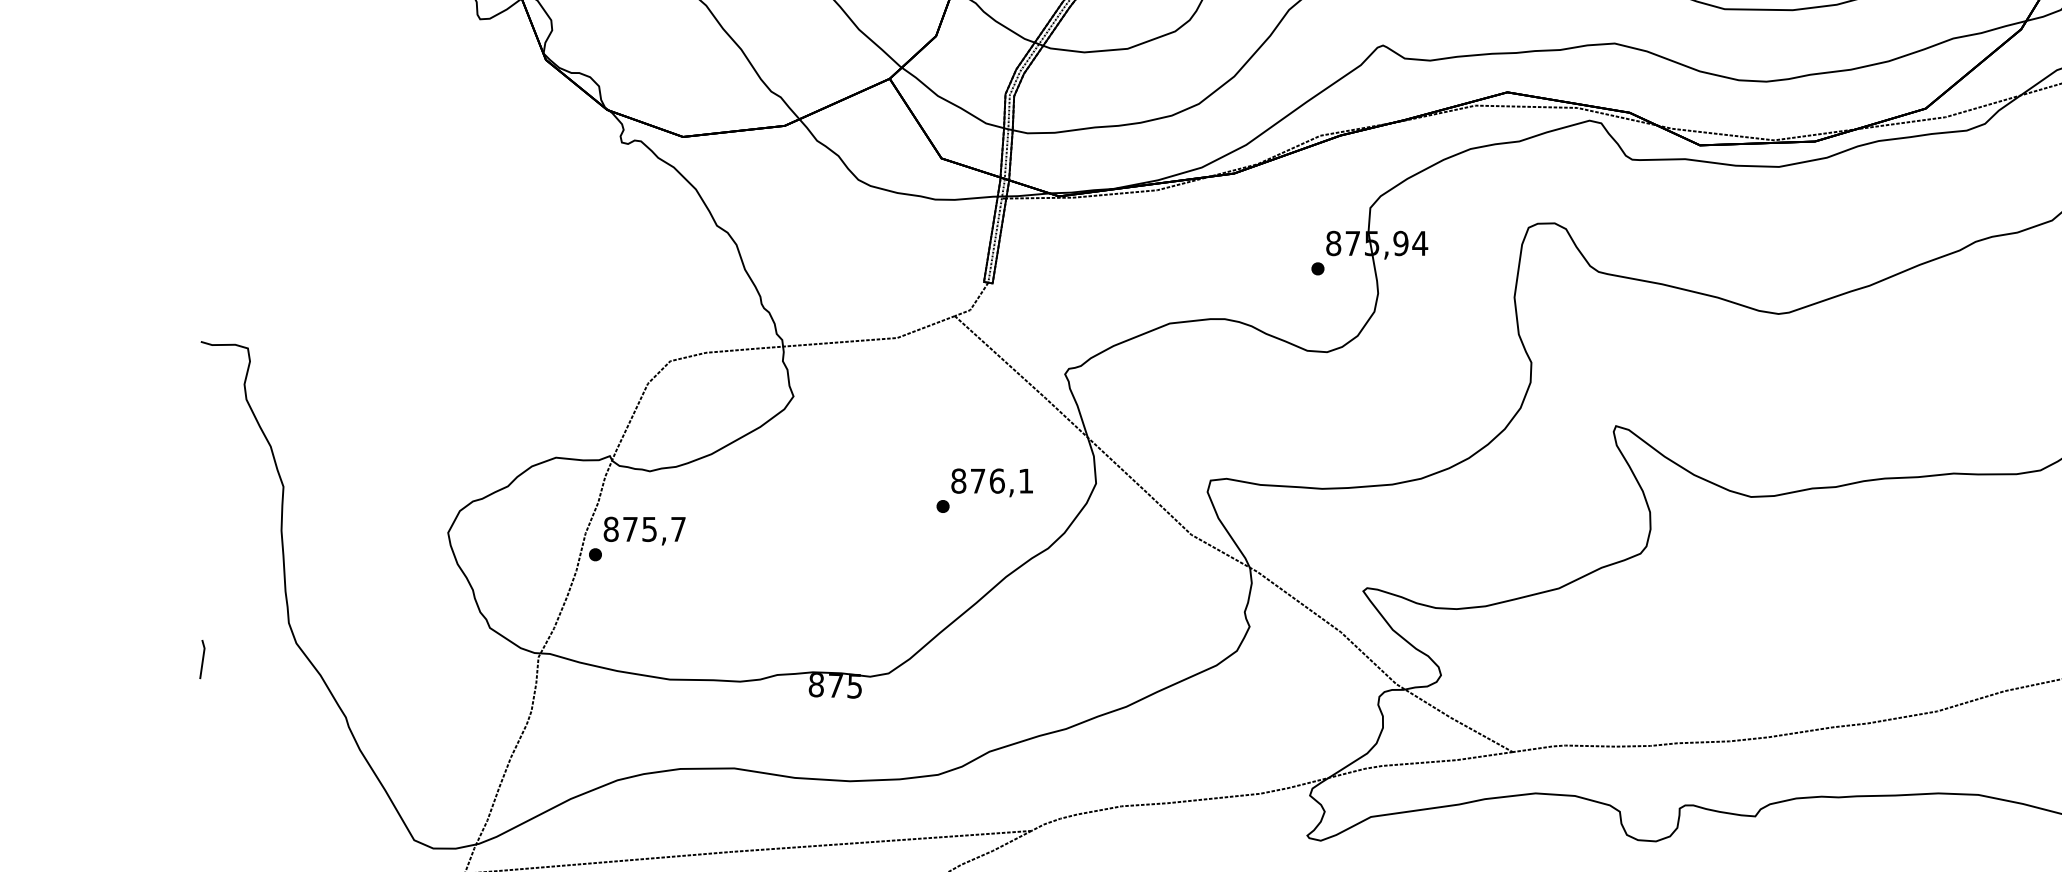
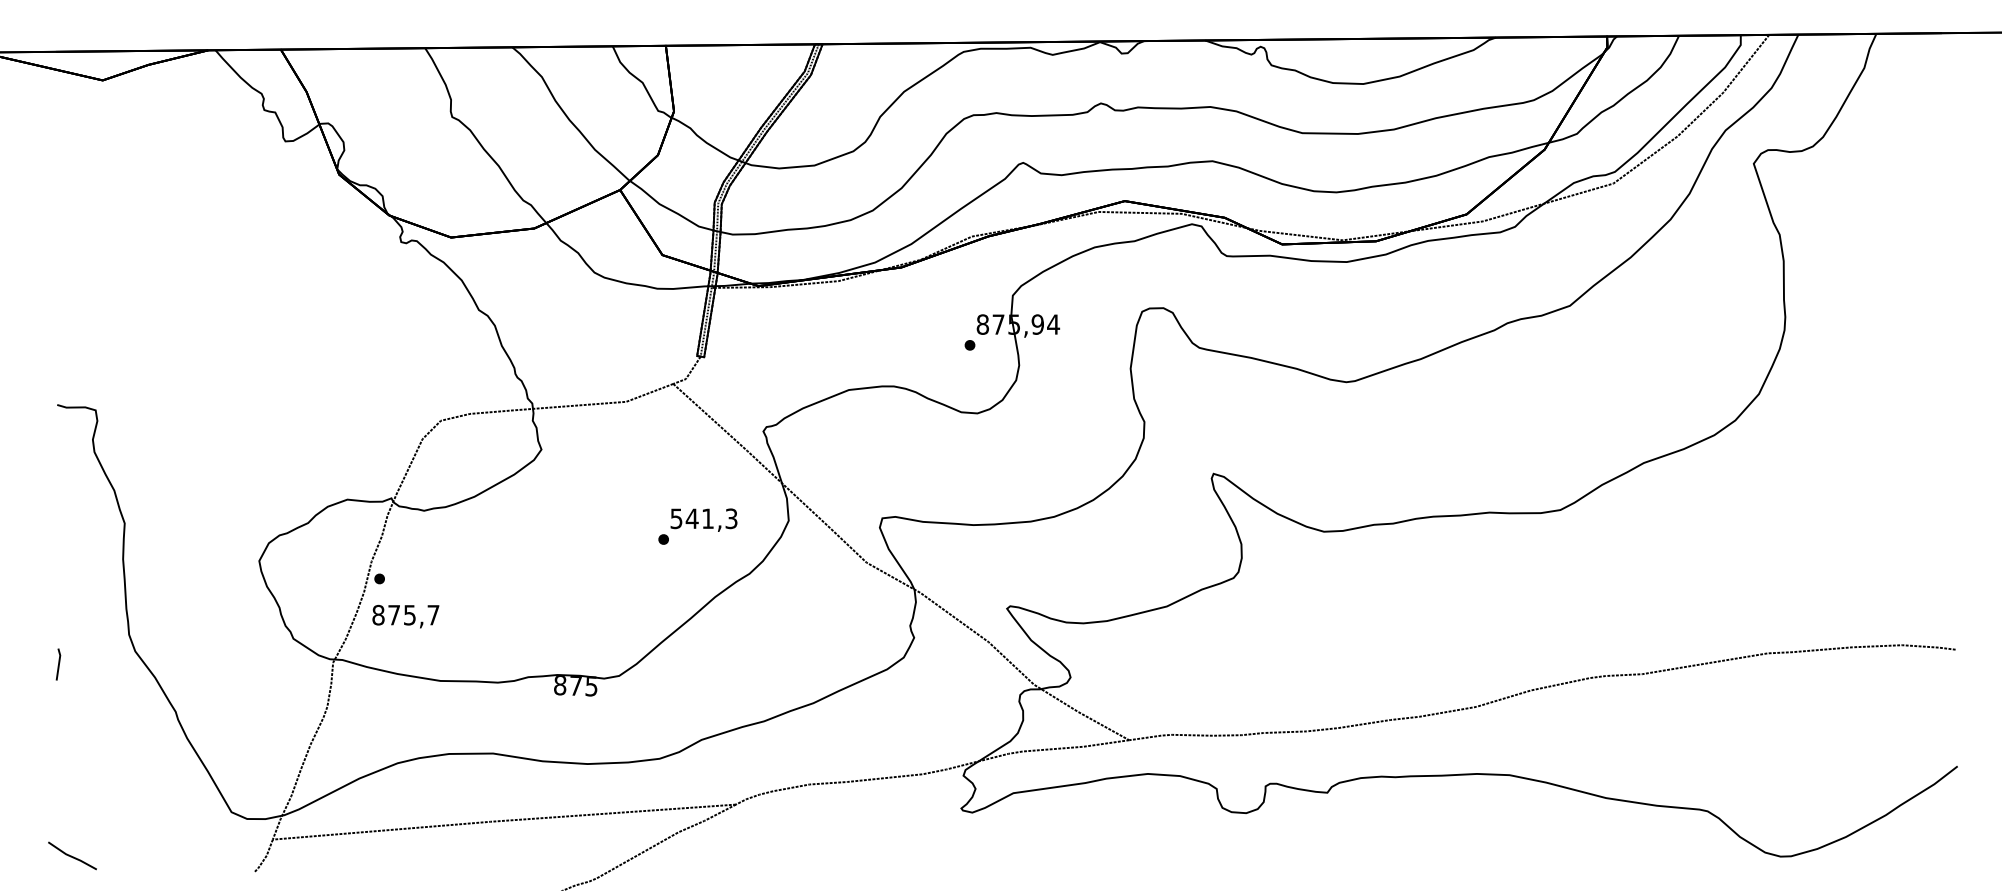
text: (991, 480) -> (703, 518), 876,1 -> 541,3
text: (644, 530) -> (405, 616), moved

